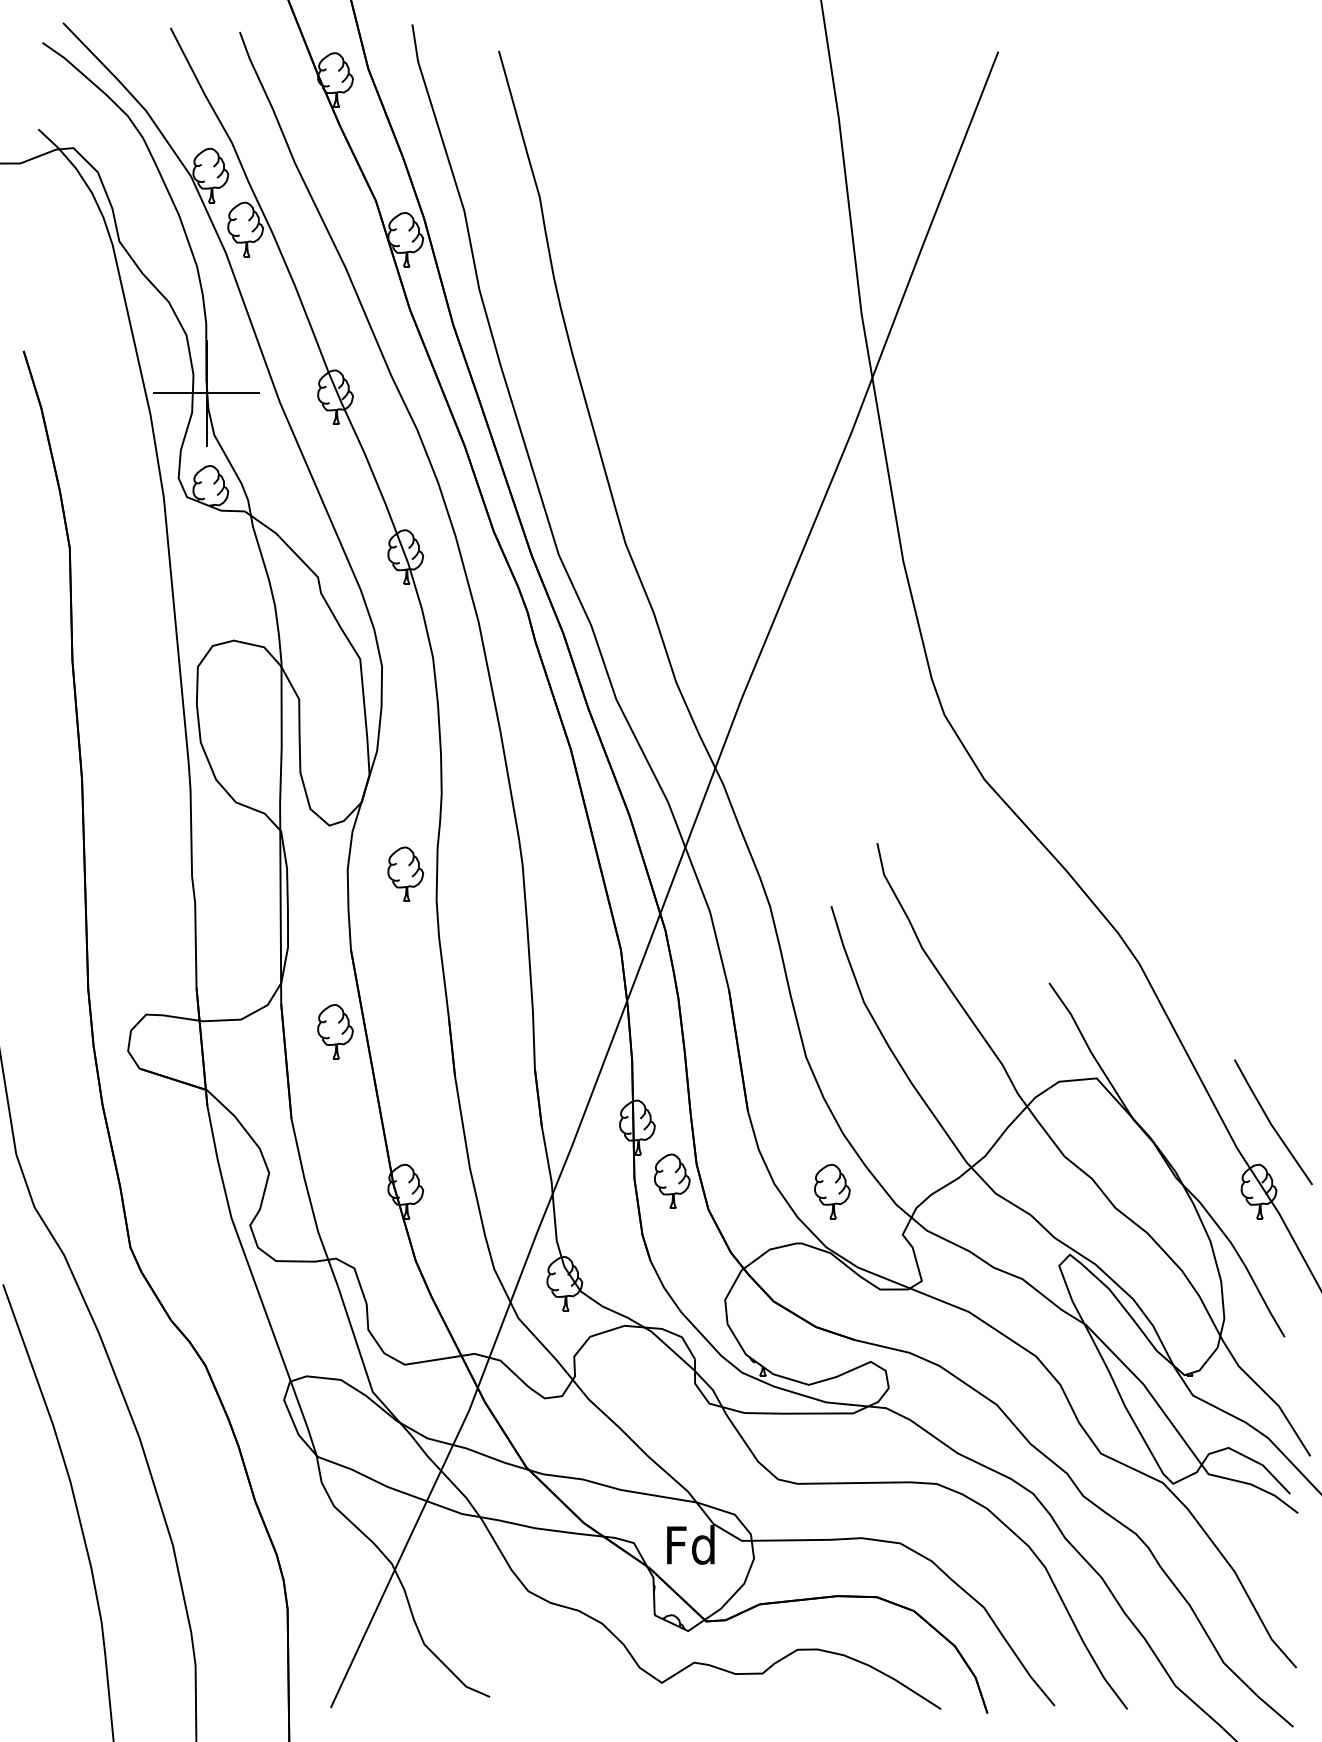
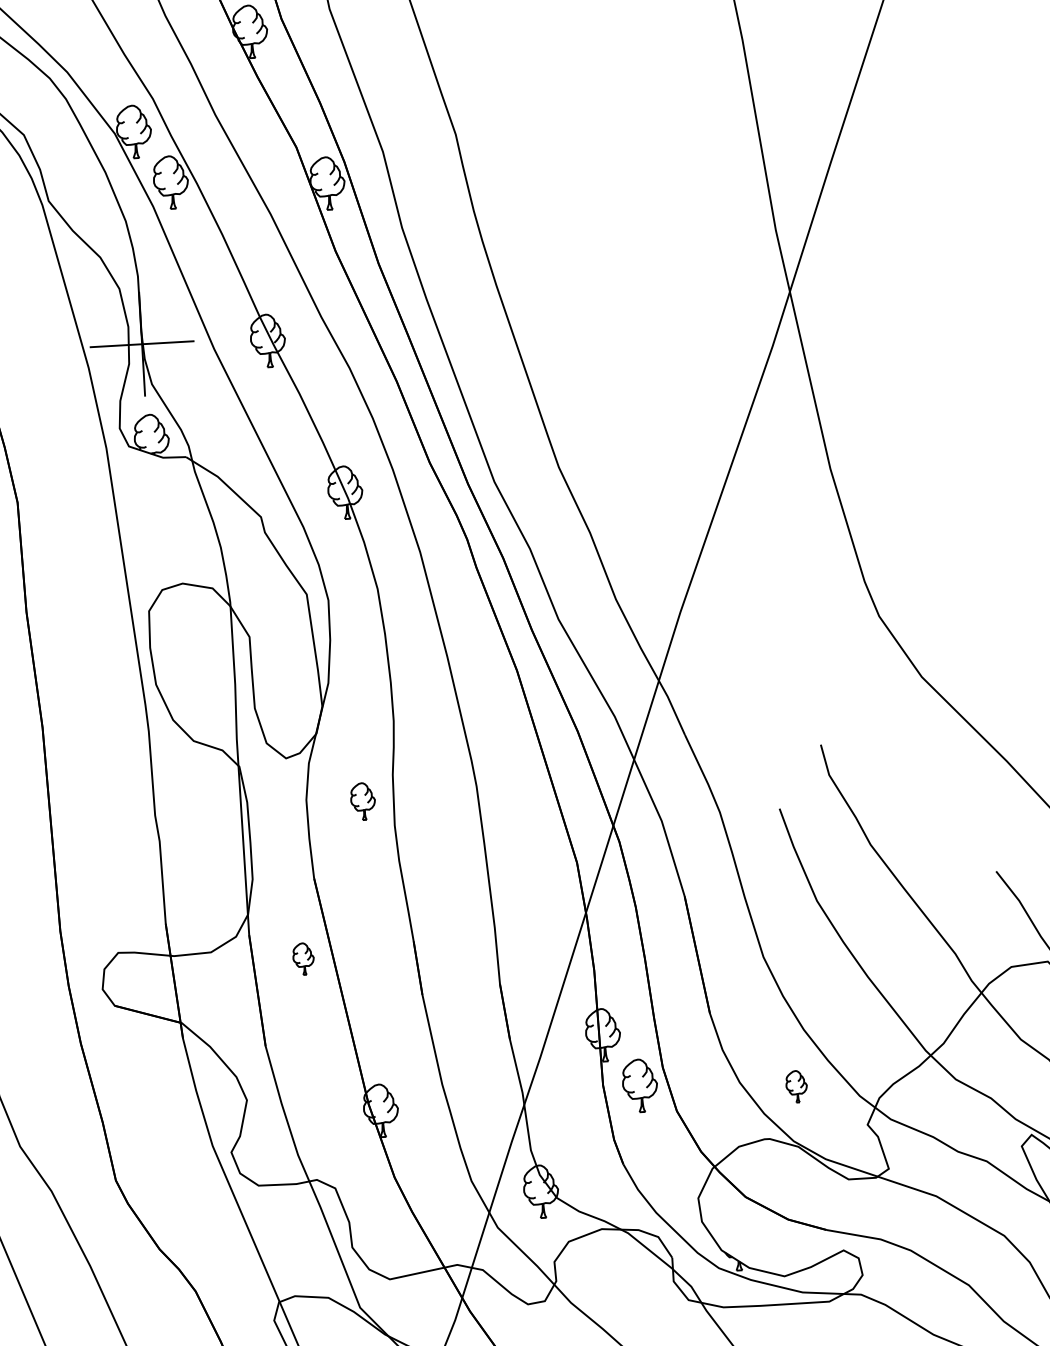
part: (405, 873) -> (362, 800), size x0.7
part: (335, 1031) -> (303, 958), size x0.6
part: (832, 1191) -> (796, 1086), size x0.6

